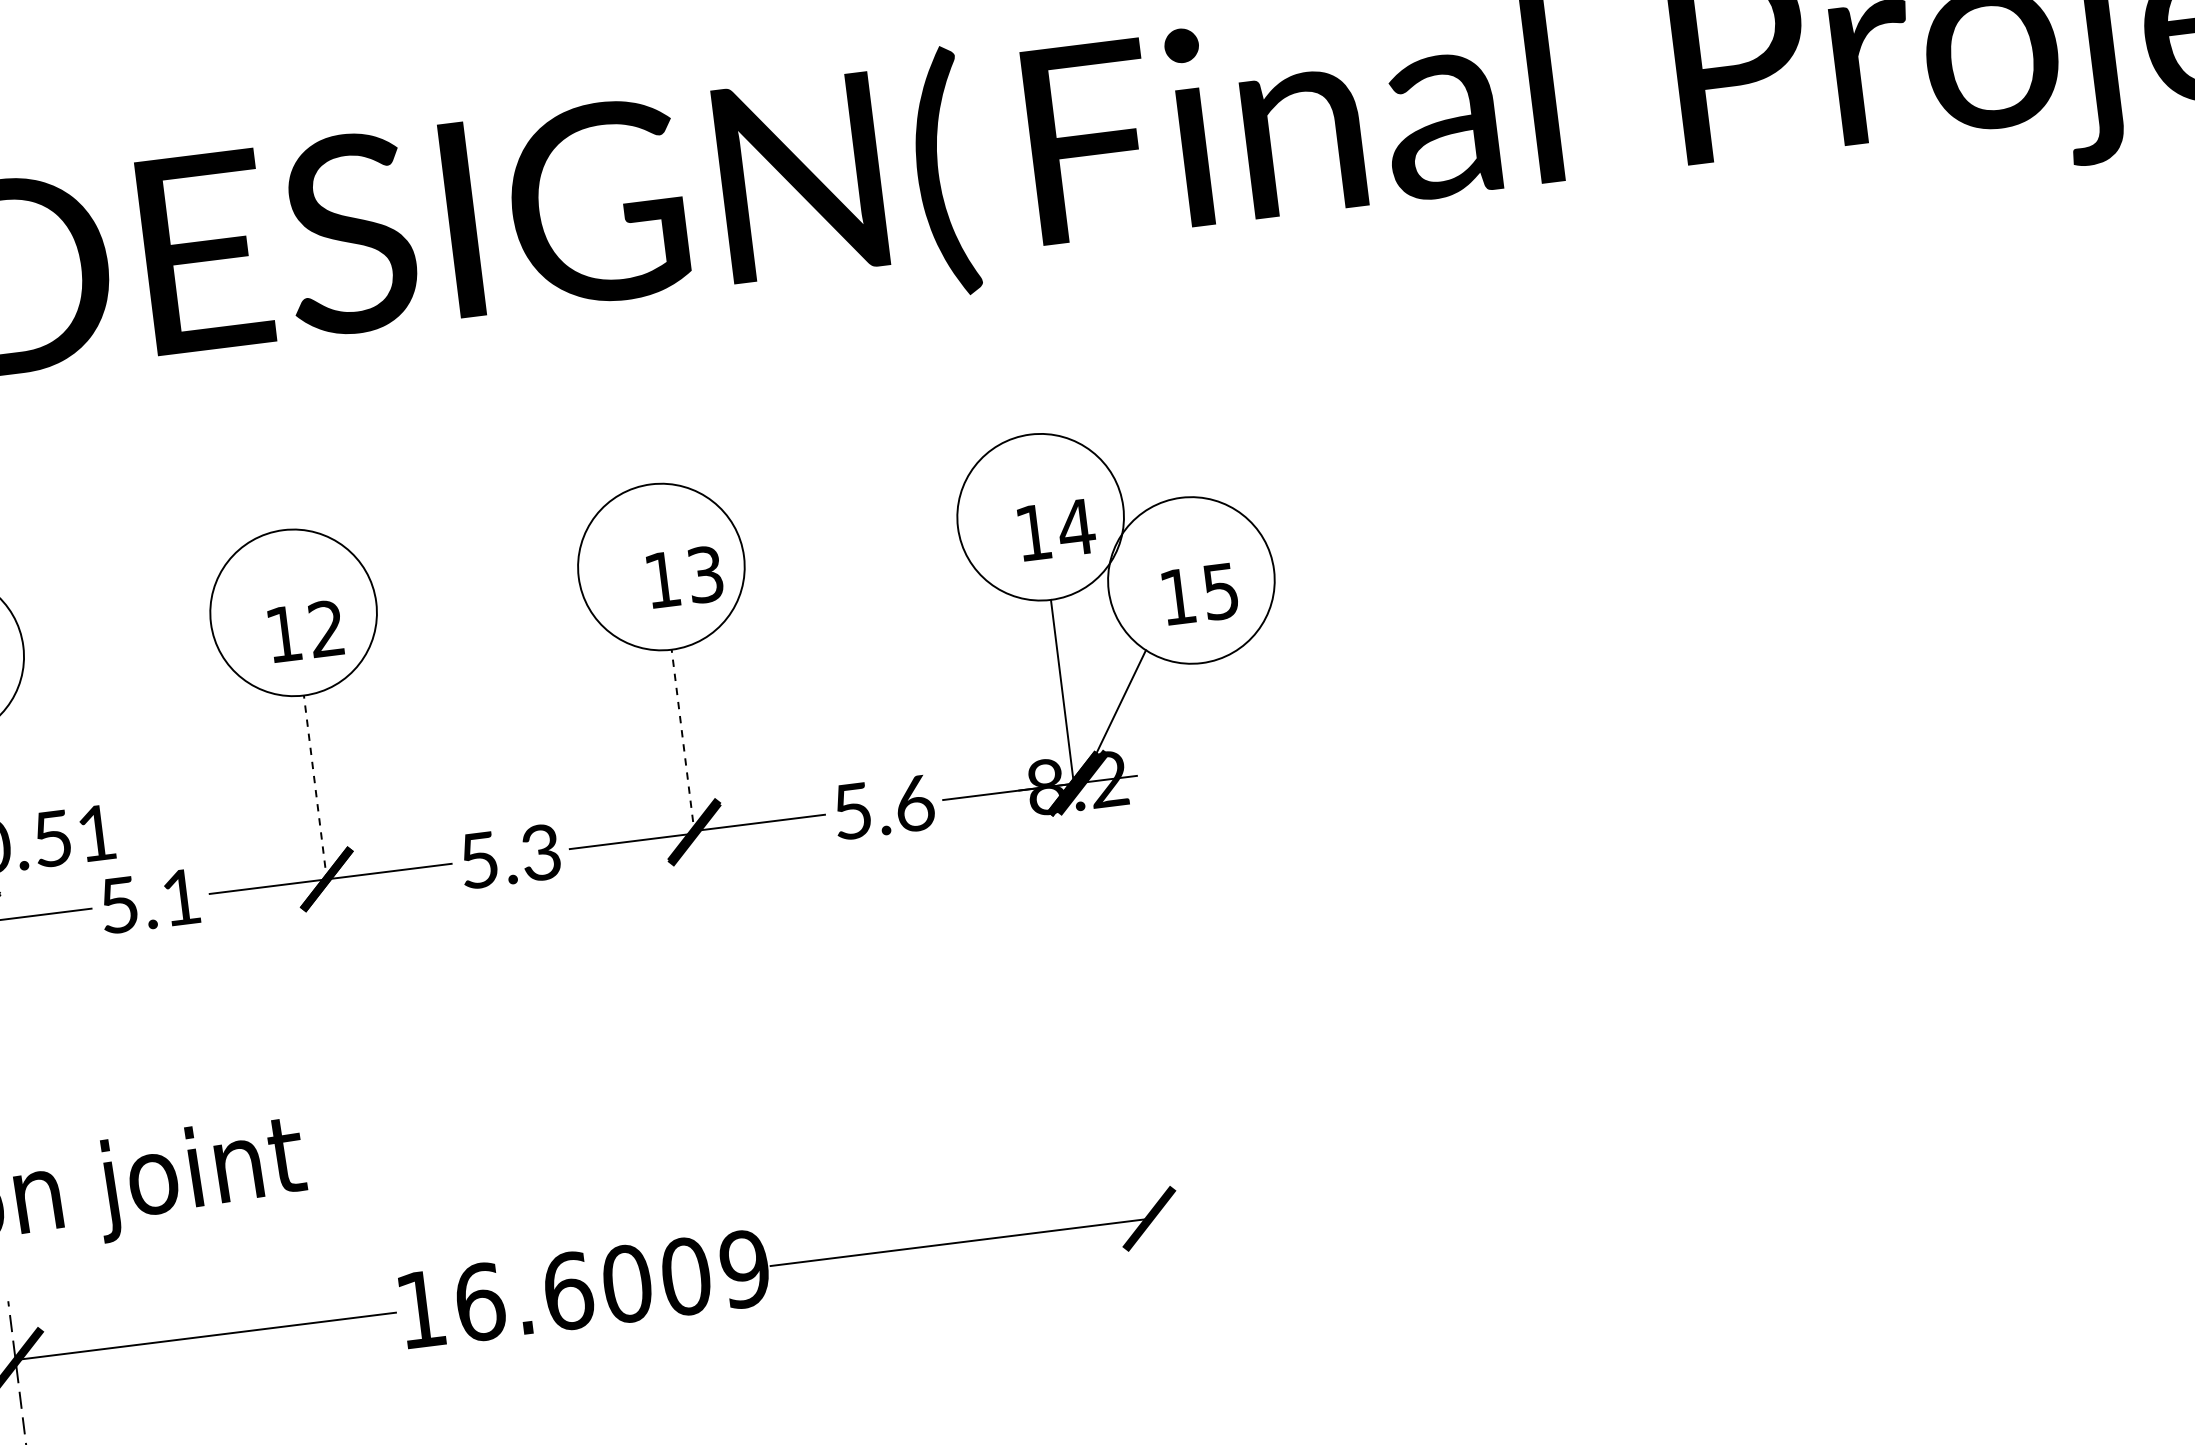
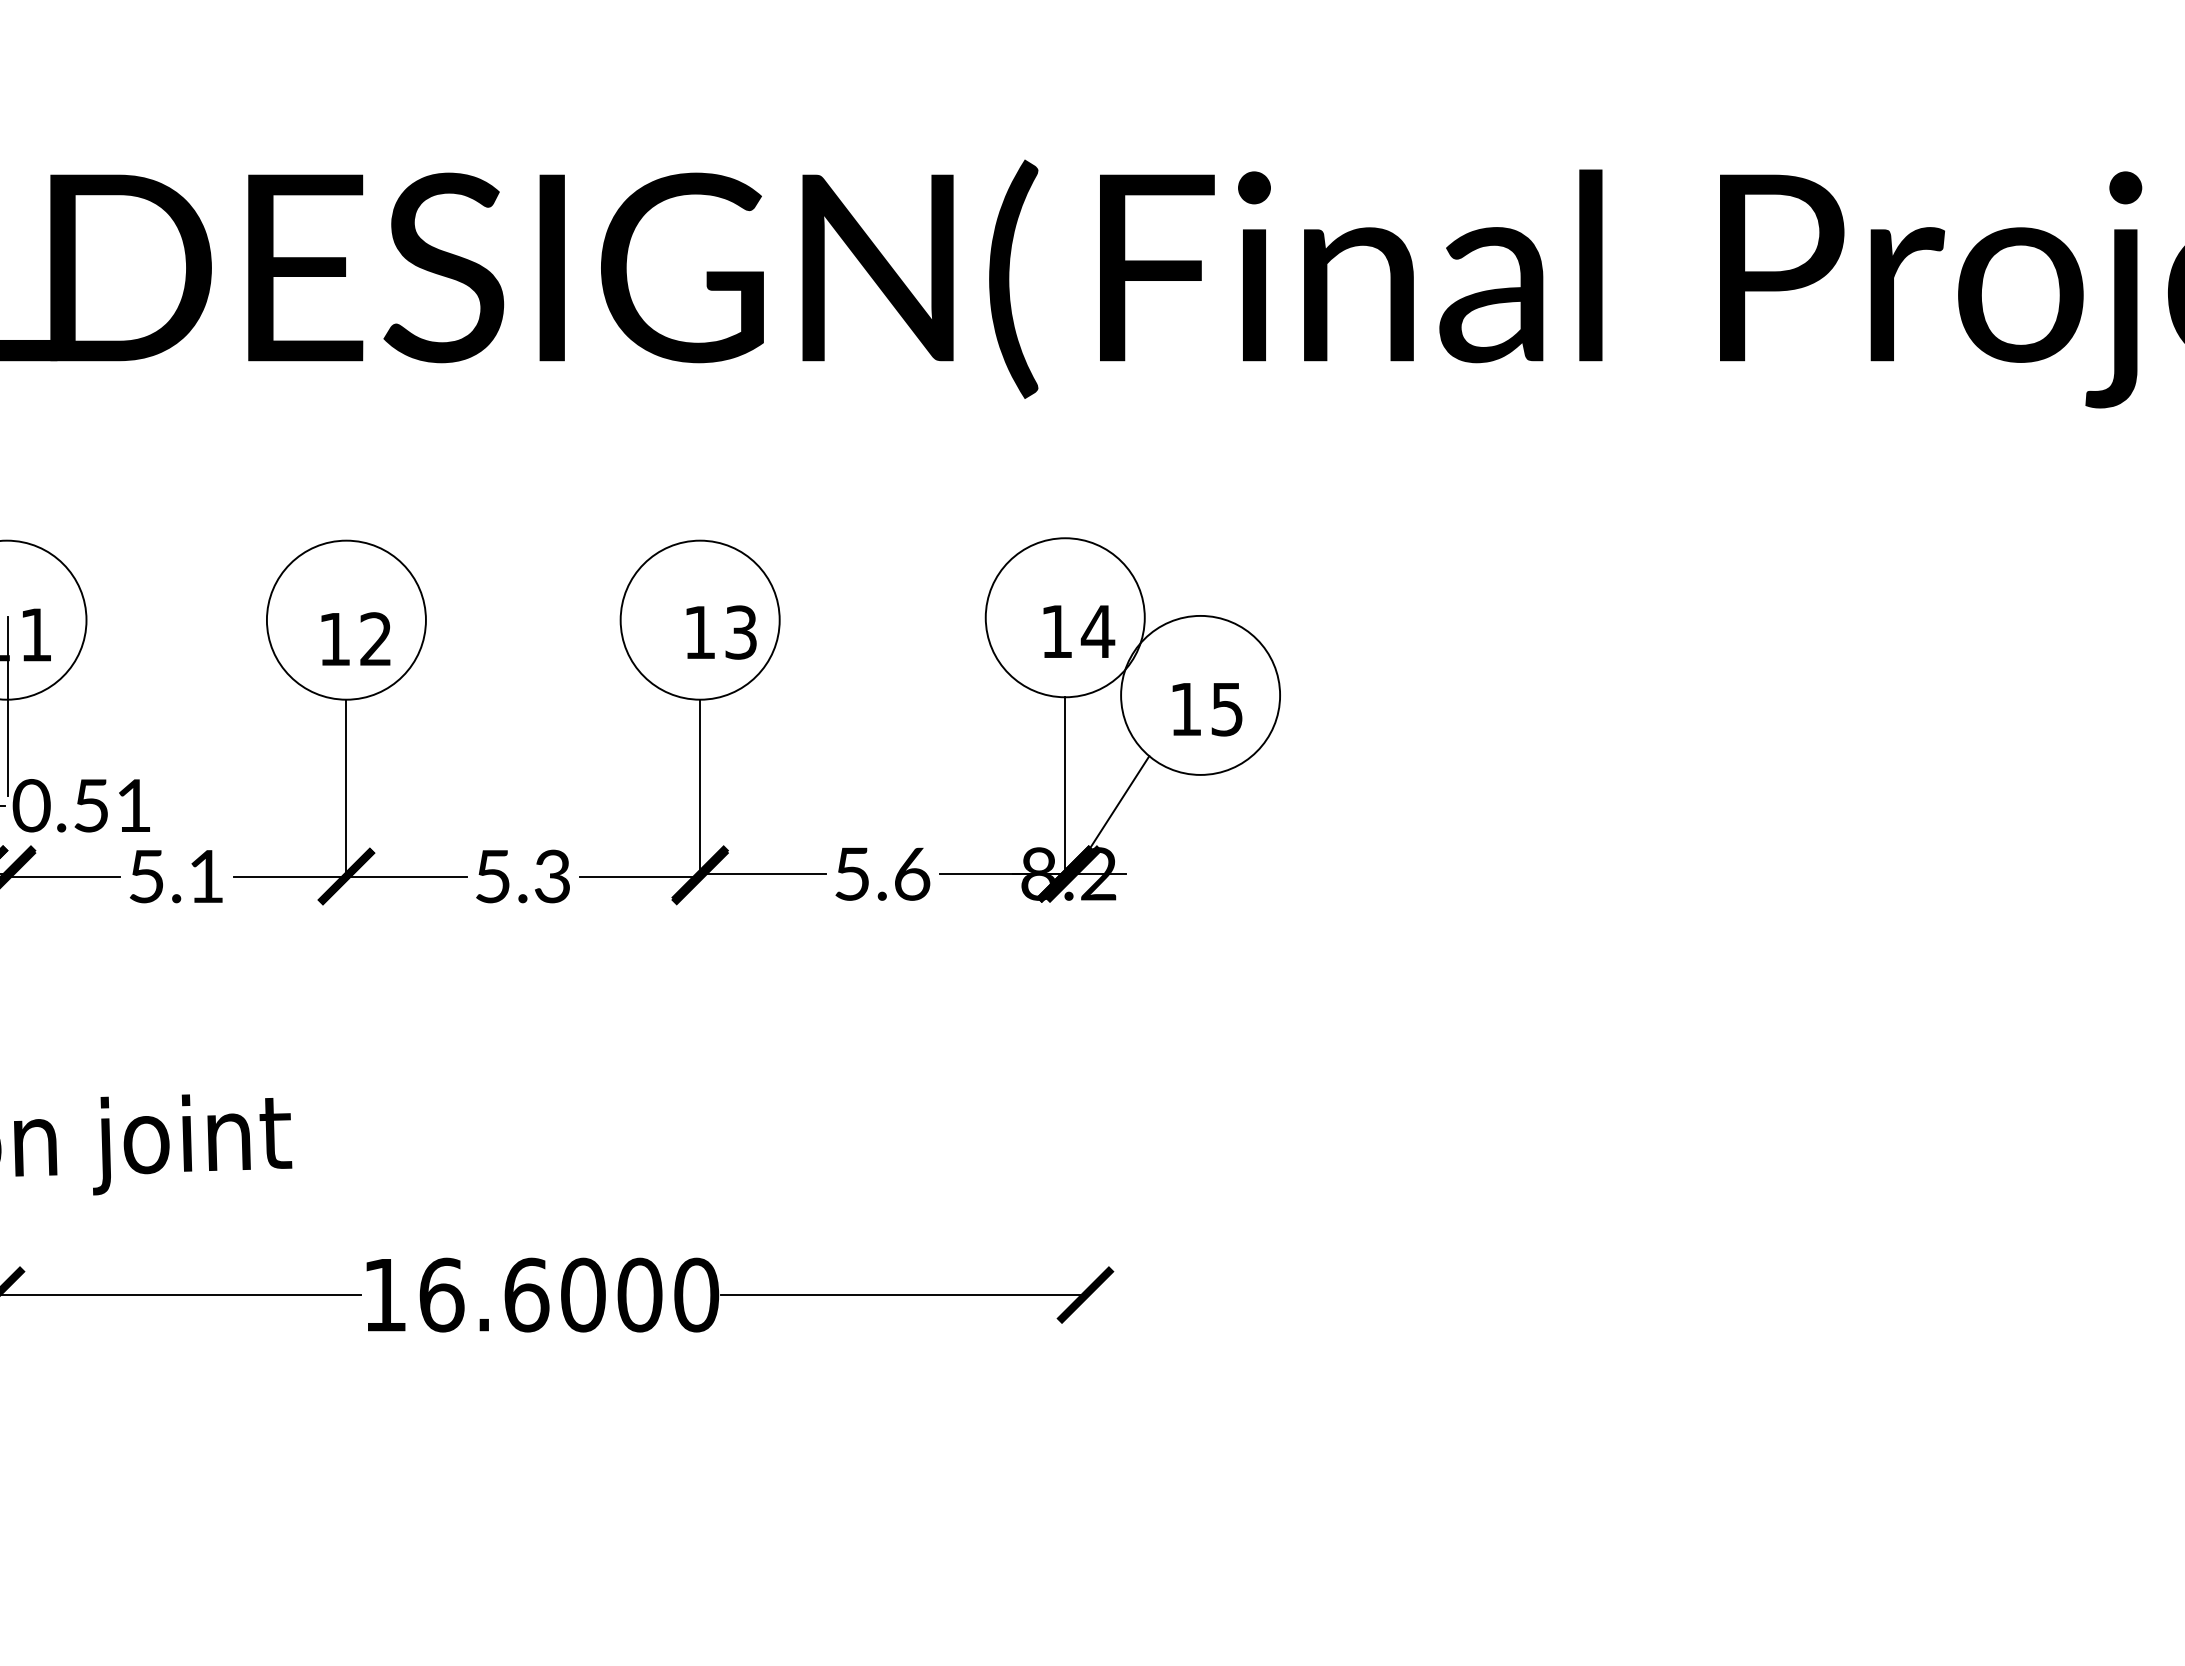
line: (683, 743) -> (700, 789), dashed -> solid
line: (315, 788) -> (346, 789), dashed -> solid
text: (744, 1268) -> (696, 1294), 16.6009 -> 16.6000

